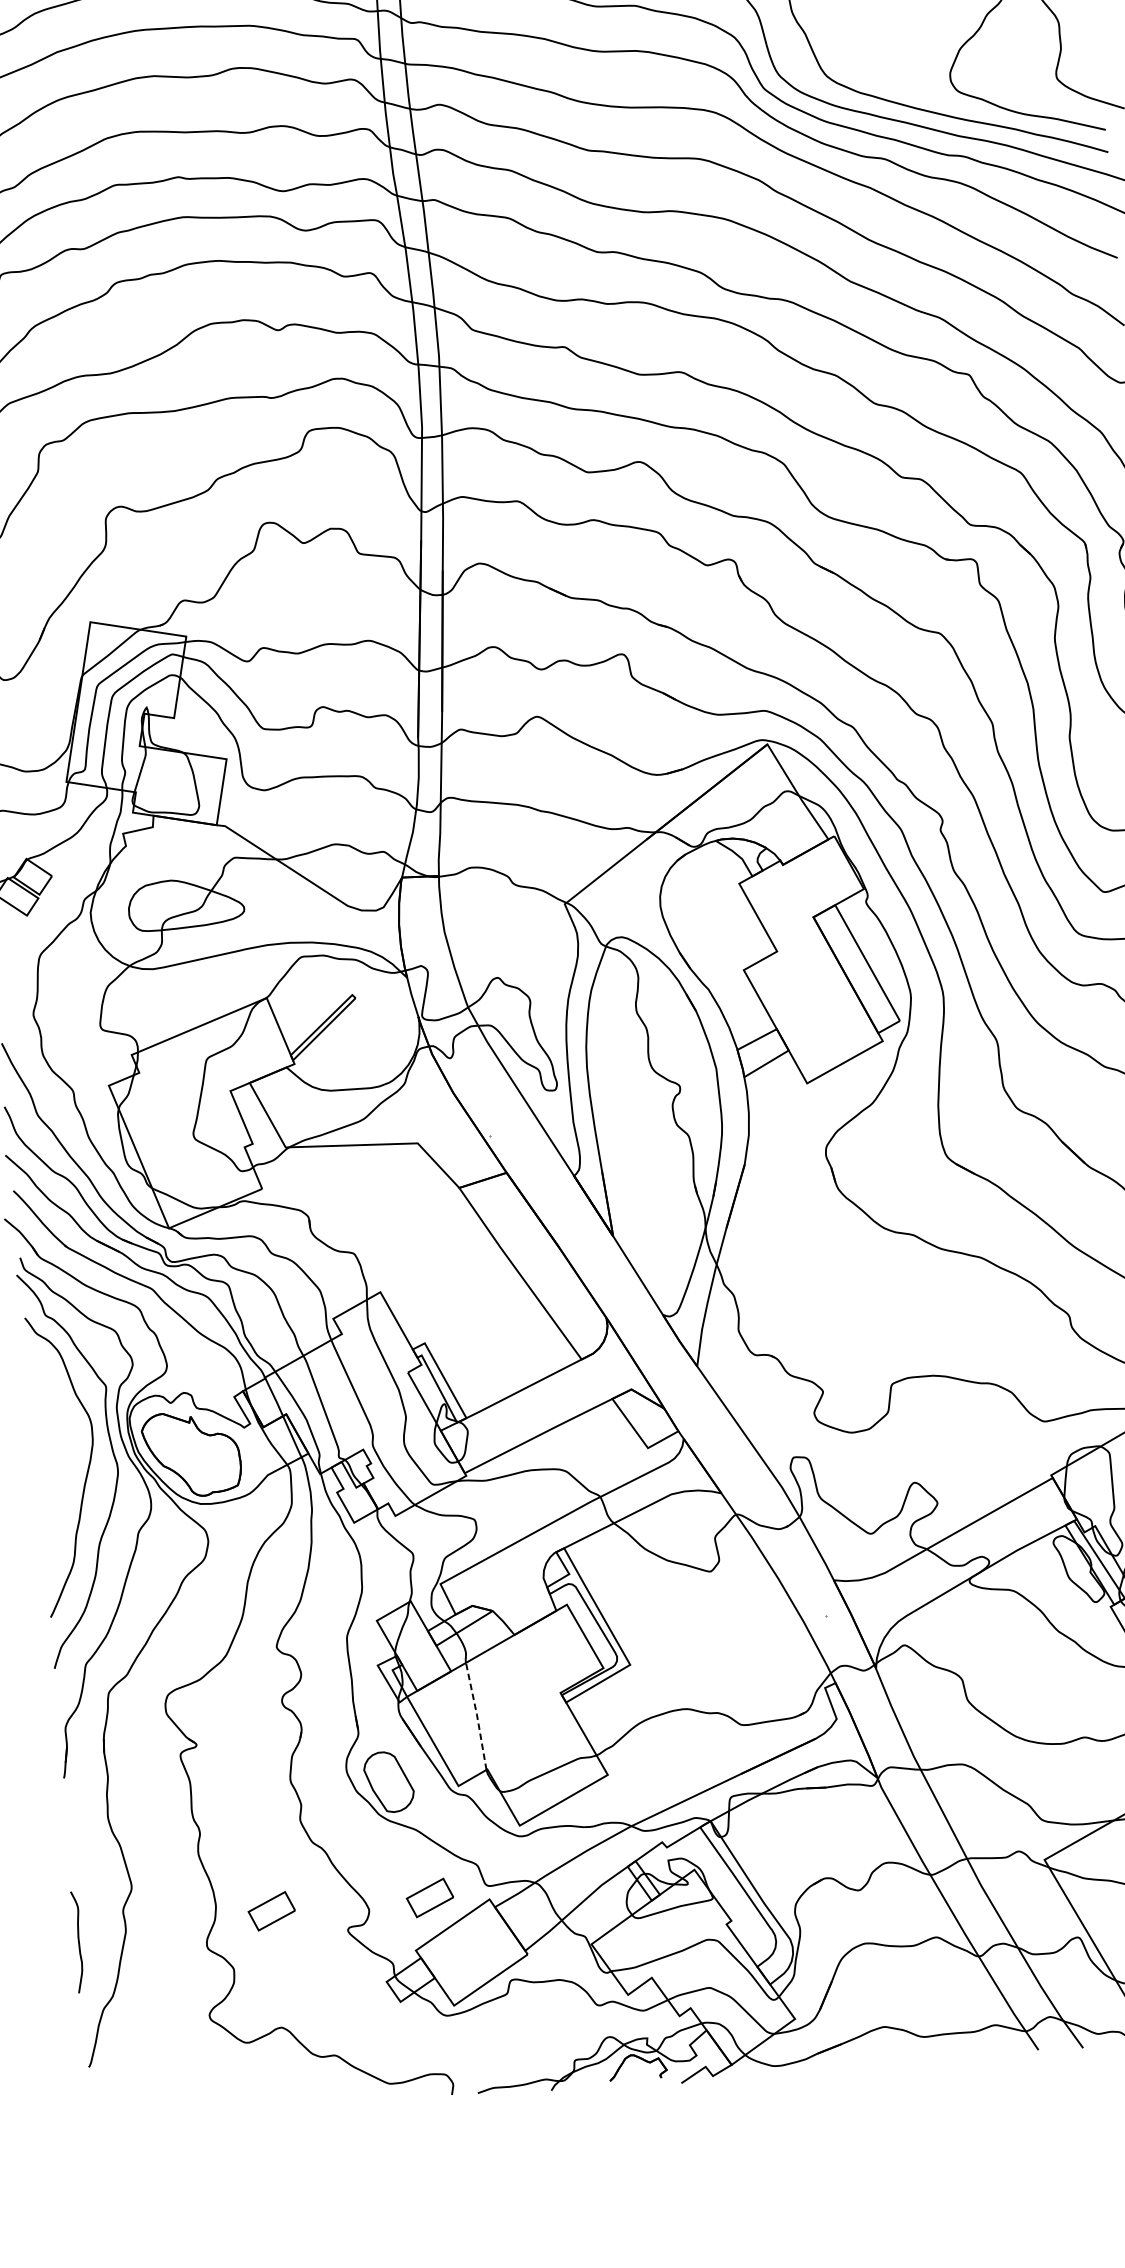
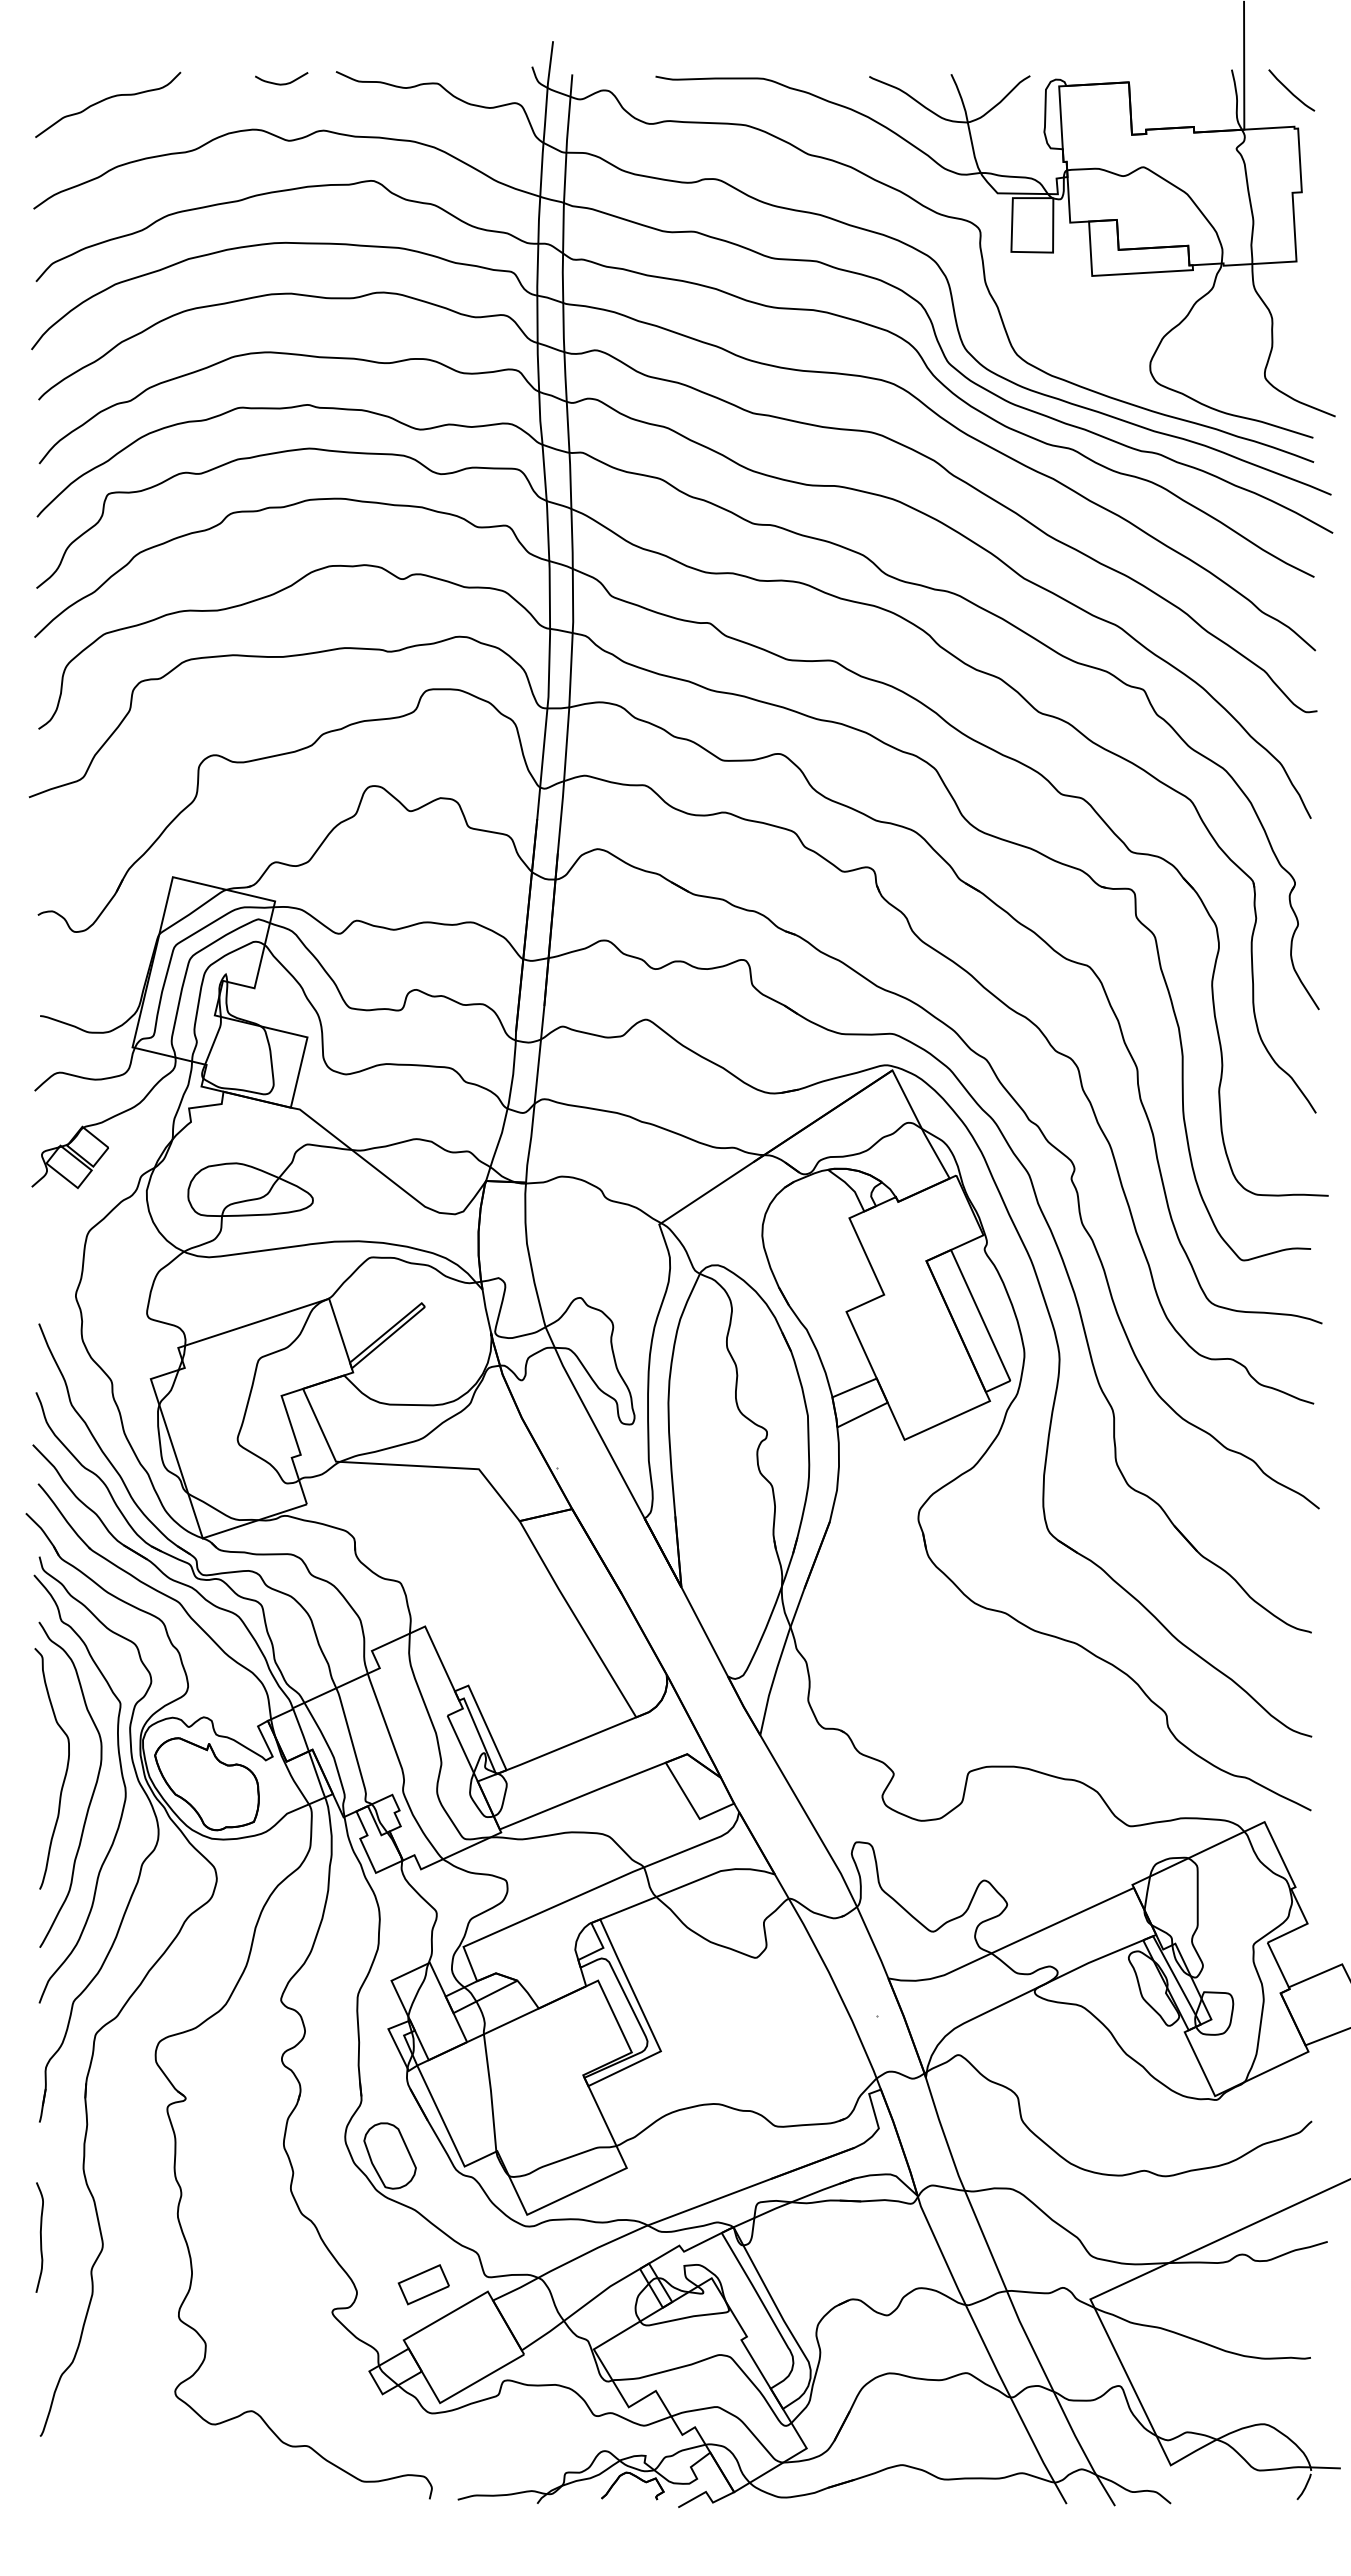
curve: (60, 1453) -> (65, 1771), added
line: (477, 1715) -> (491, 2092), dashed -> solid
part: (271, 1911) -> (251, 2284), removed
curve: (78, 1942) -> (40, 2237), moved

